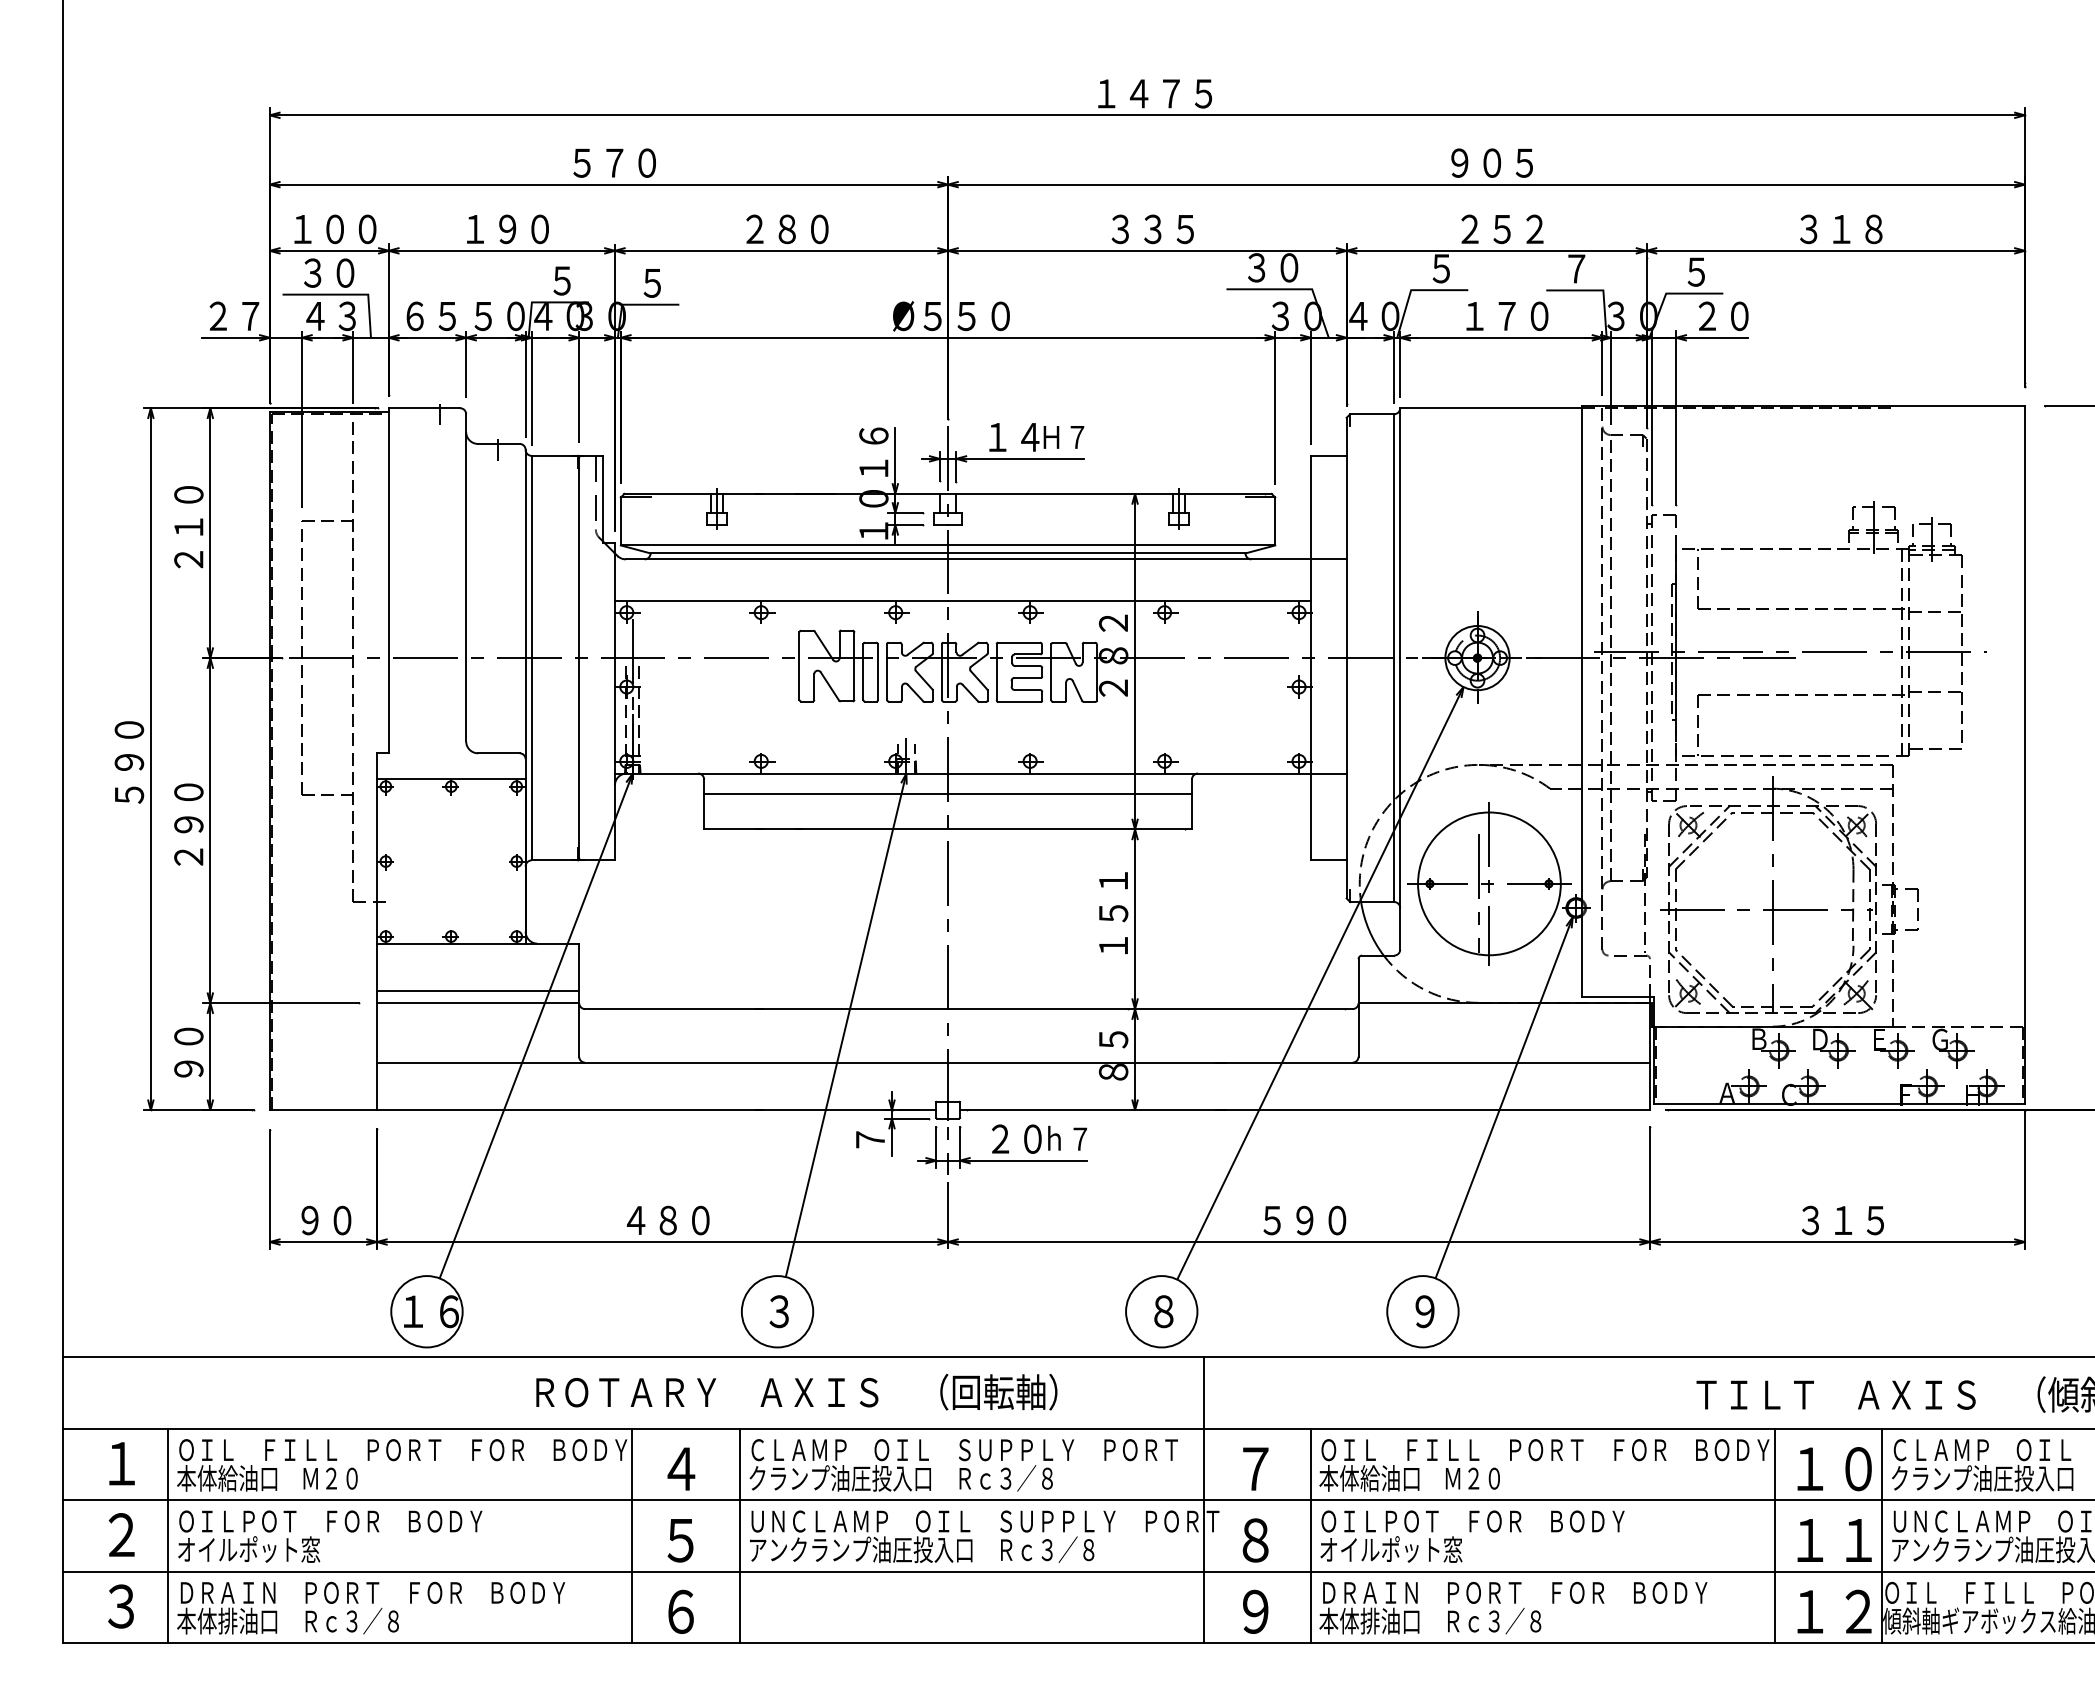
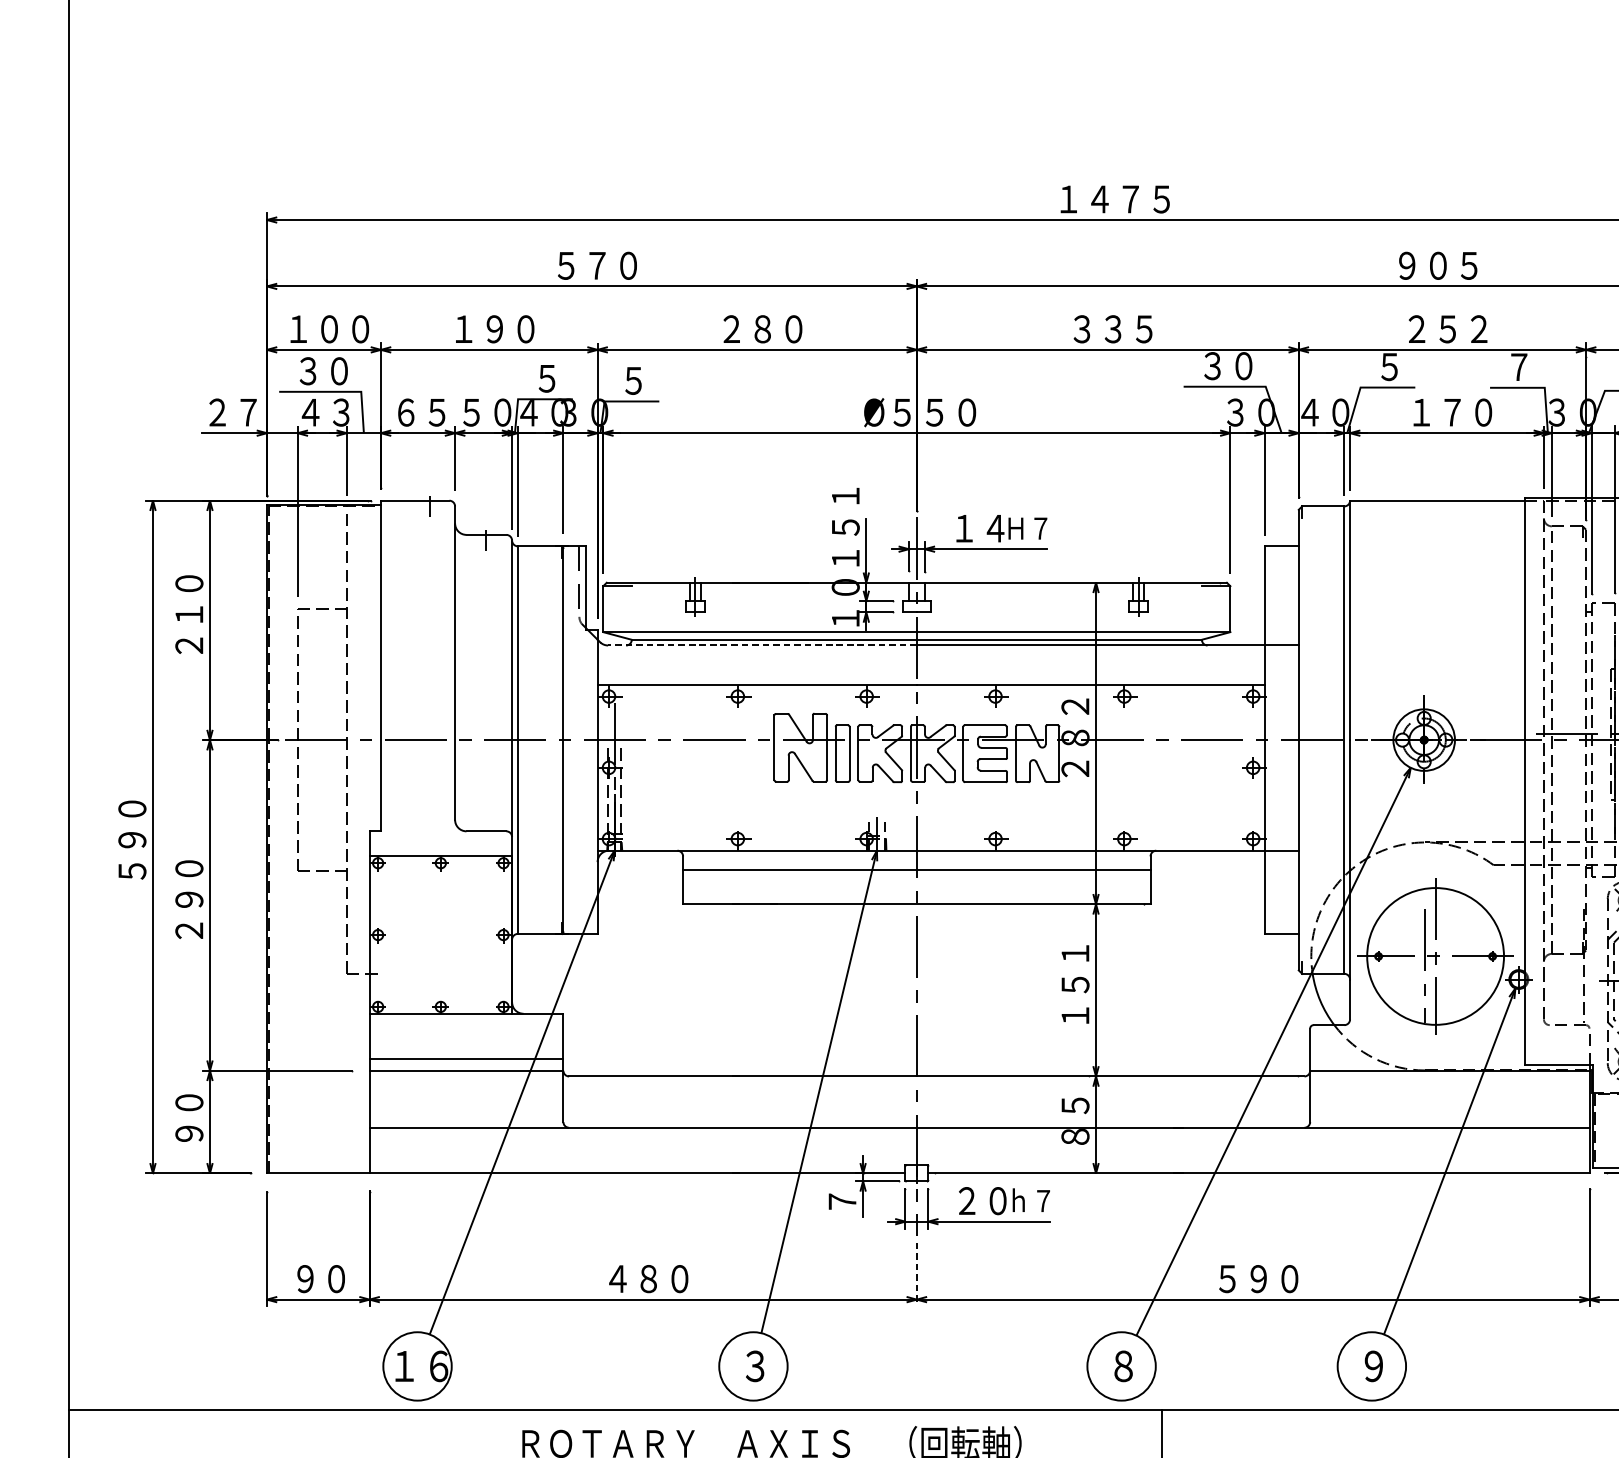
text: (873, 419) -> (845, 511), １６ -> １５１
line: (786, 559) -> (762, 645), solid -> dashed
line: (948, 1217) -> (917, 1276), solid -> dashed

